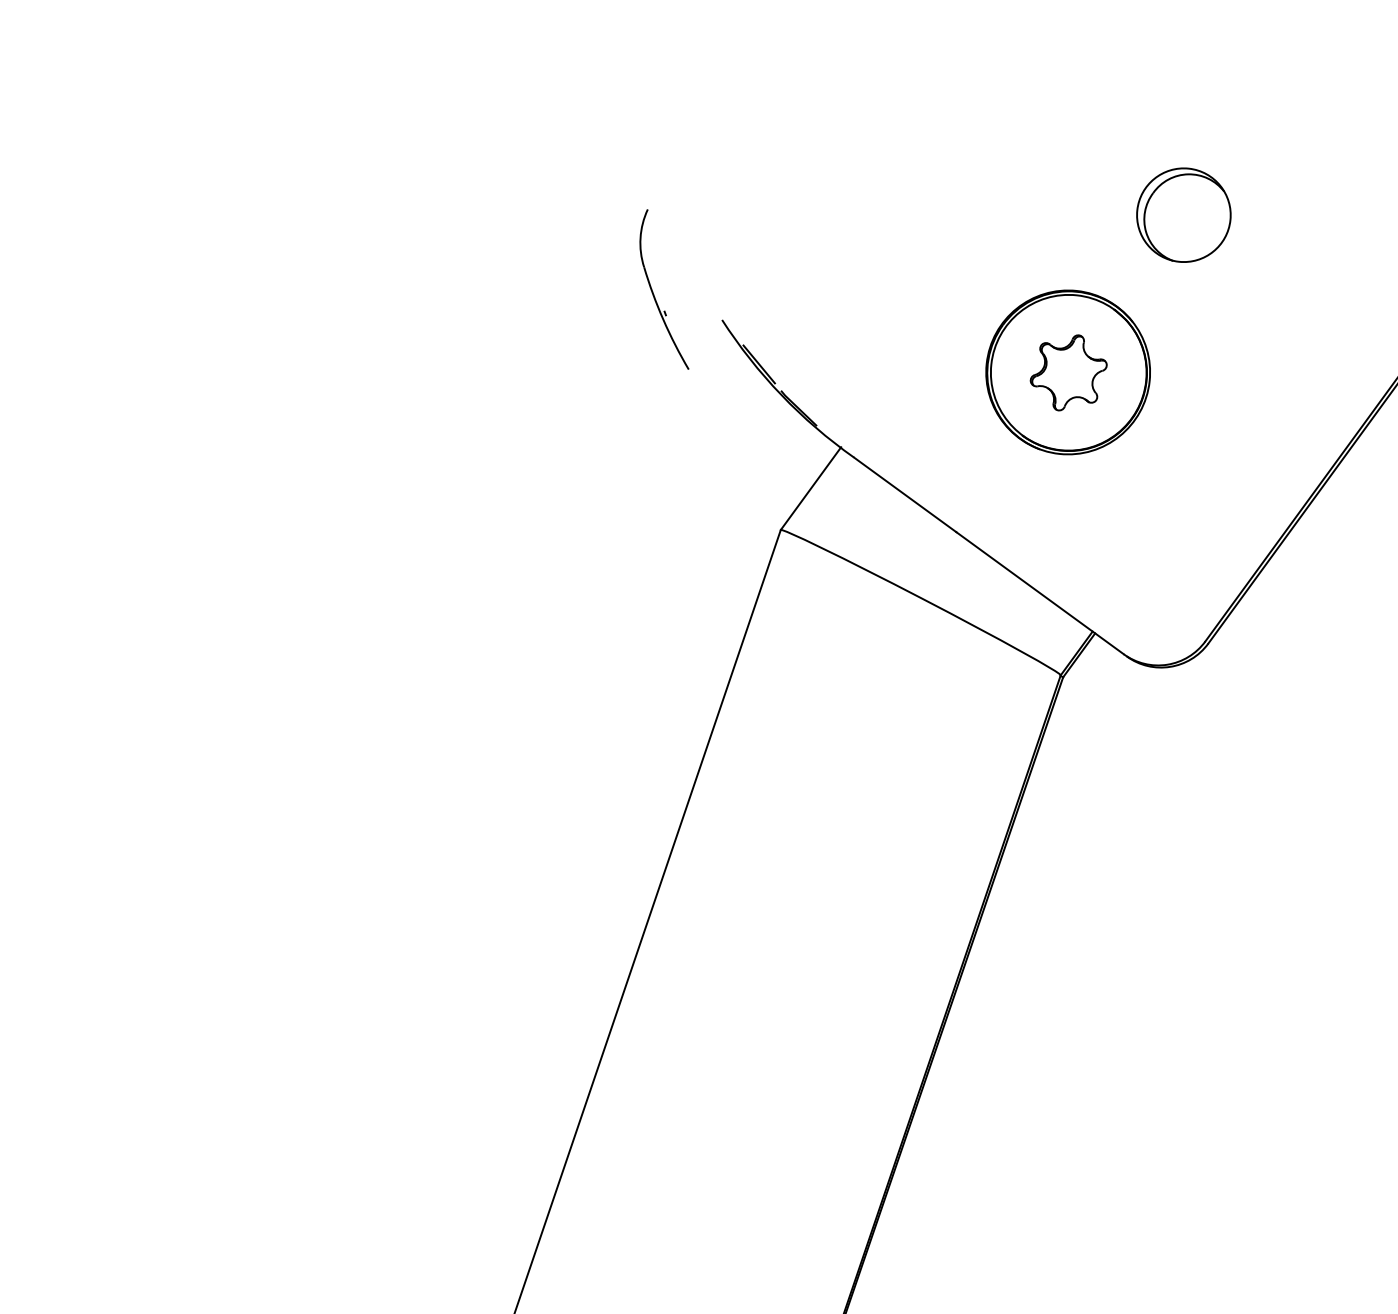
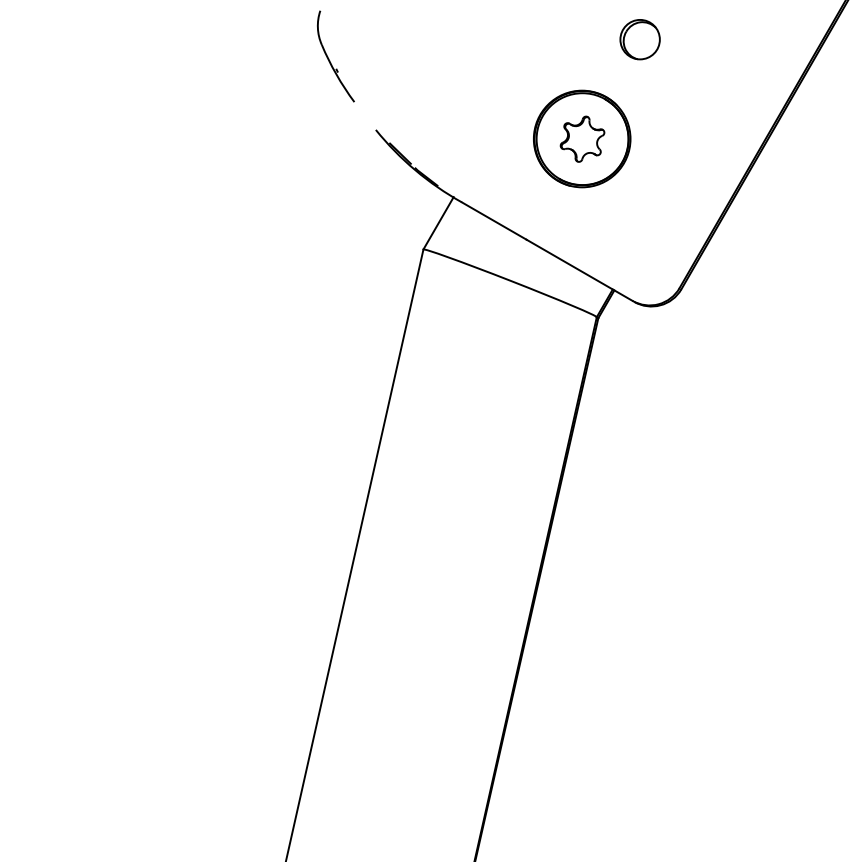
part: (1182, 215) -> (639, 39), size x0.71
part: (654, 291) -> (329, 58), moved

